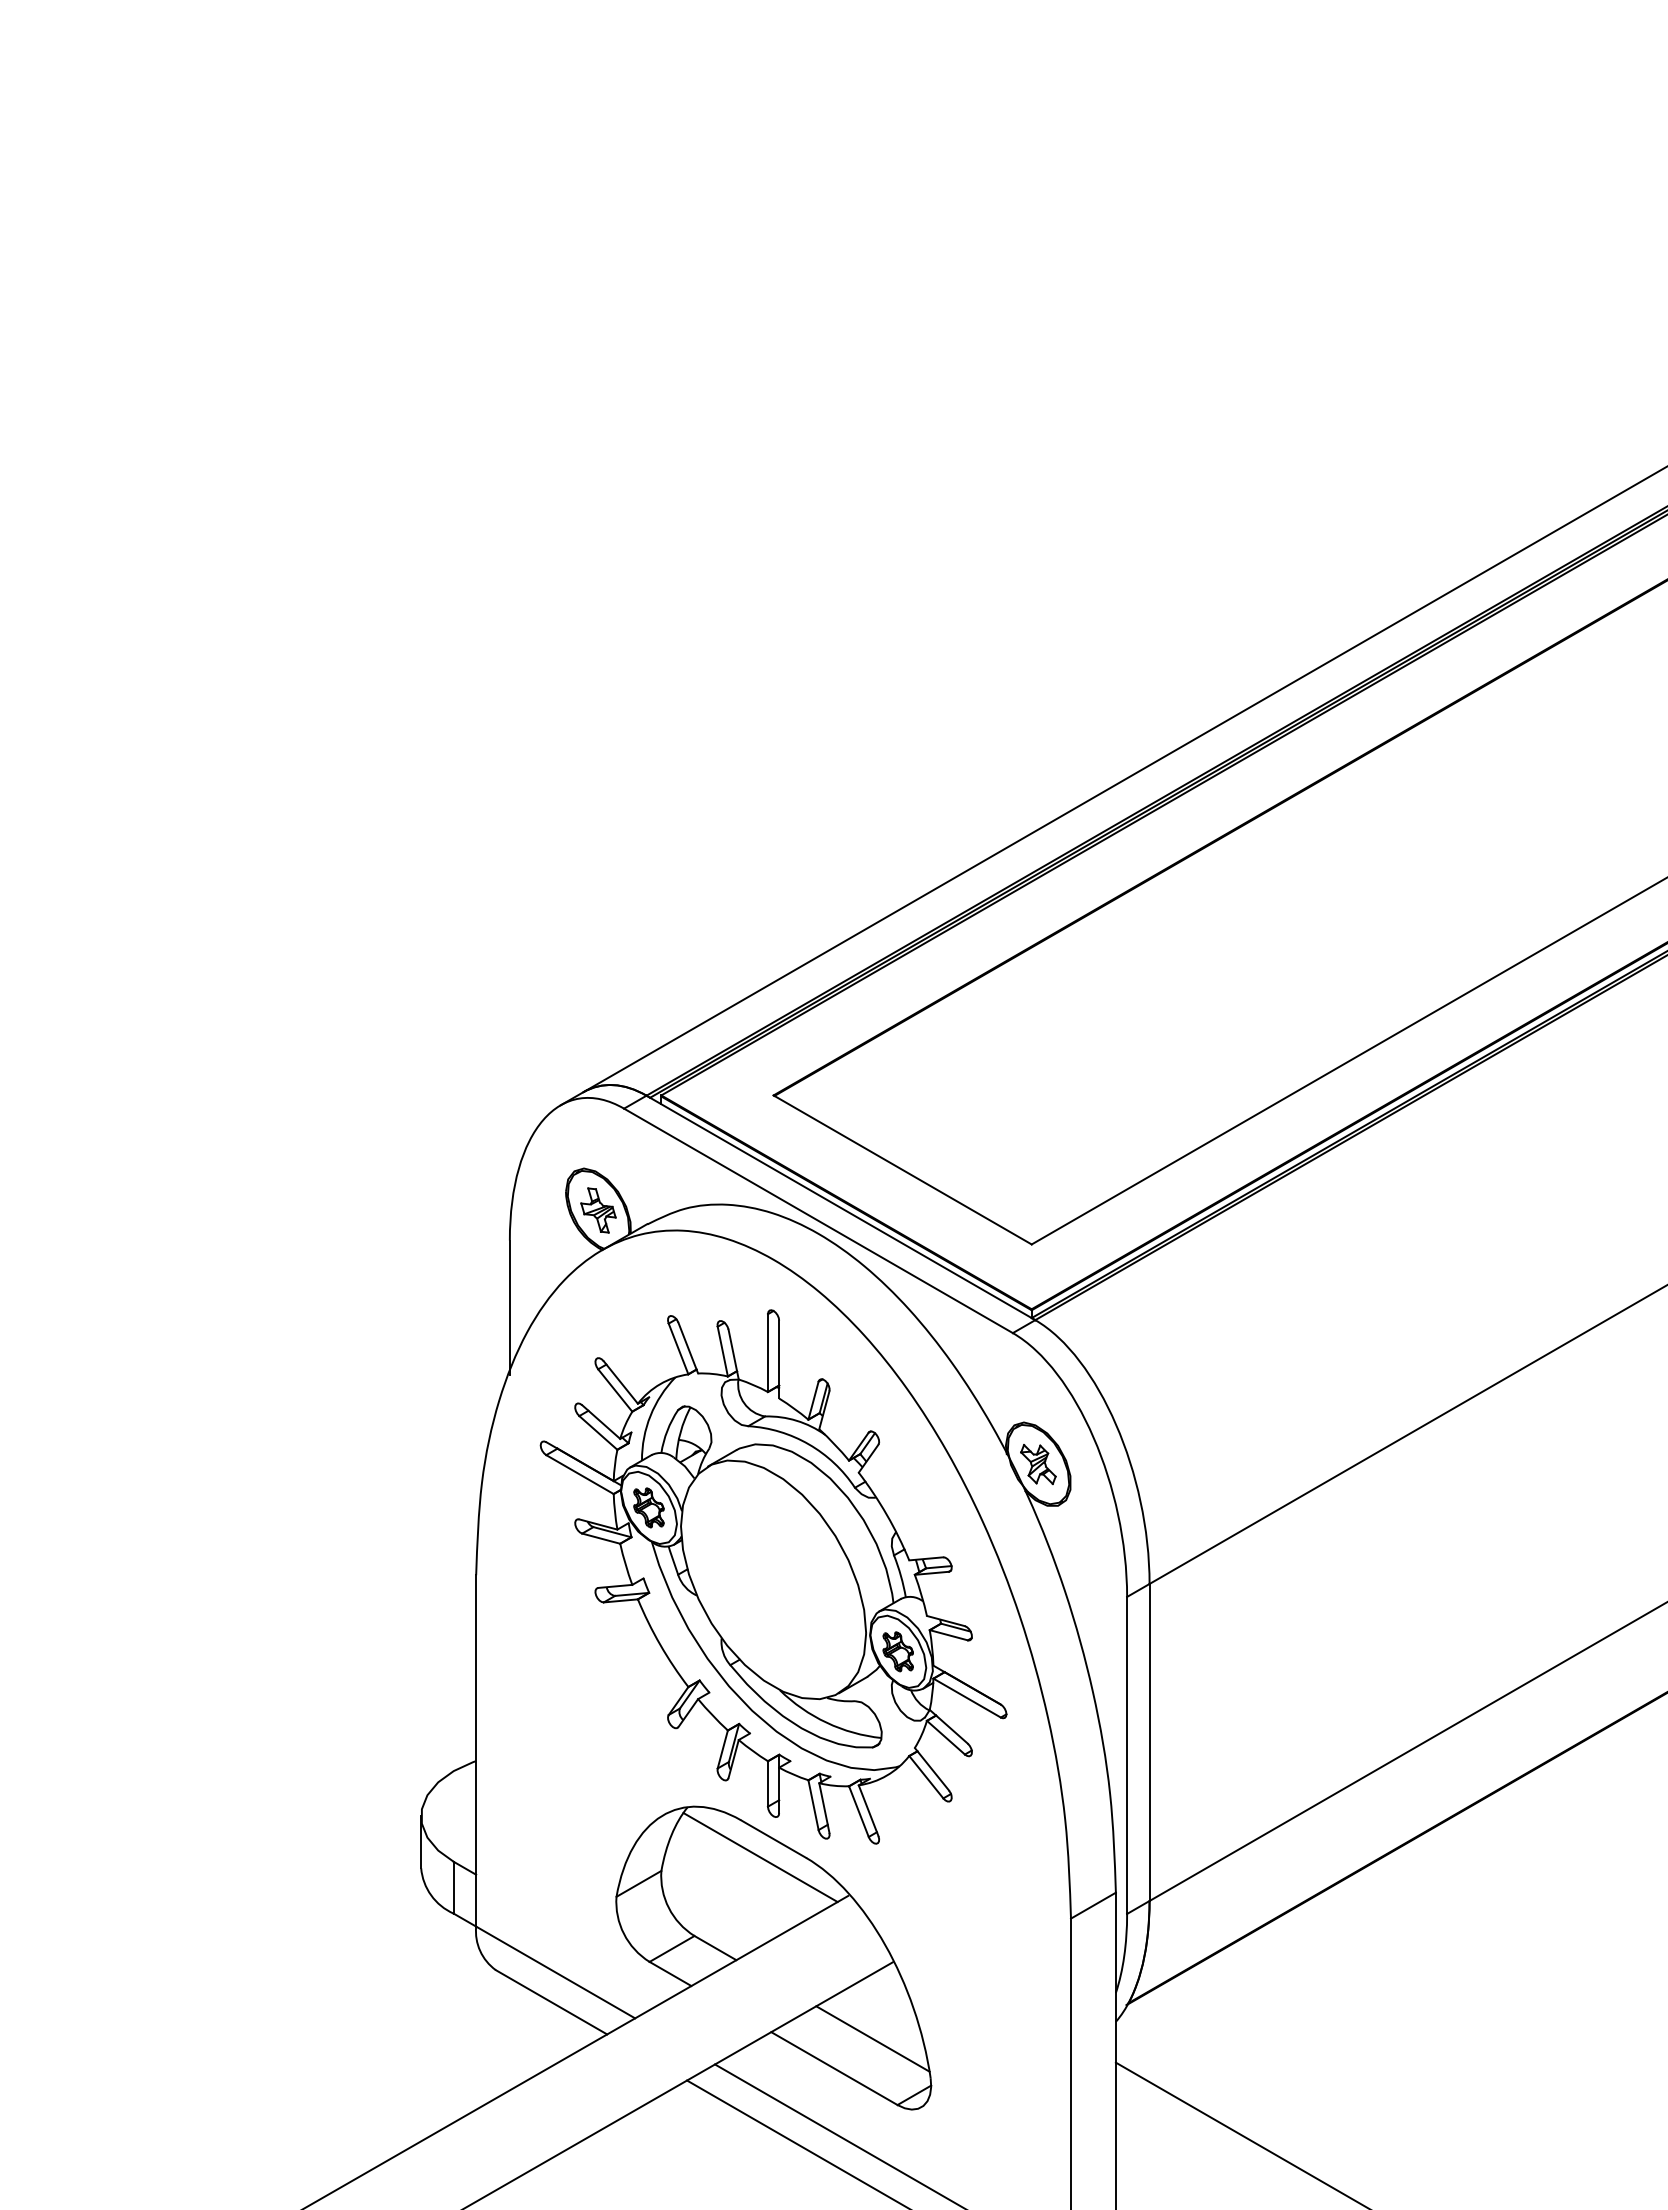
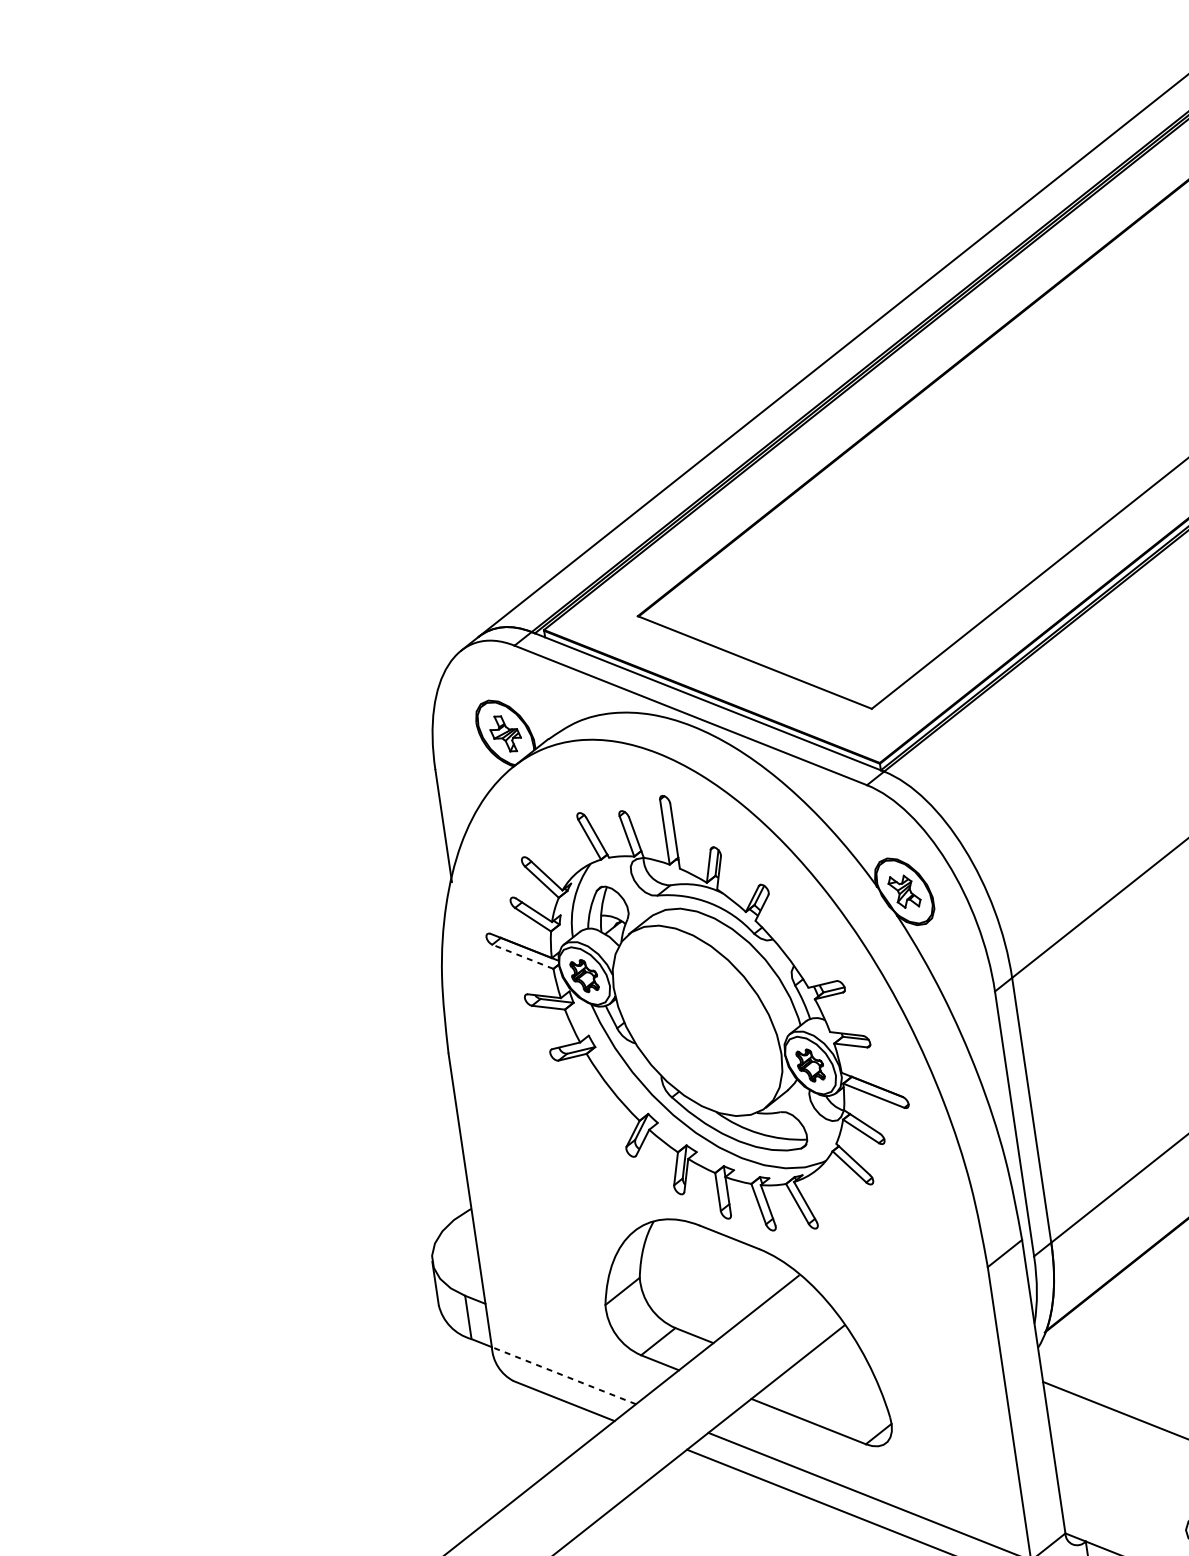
line: (579, 1474) -> (522, 956), solid -> dashed
line: (760, 1857) -> (720, 1254), removed
line: (555, 1972) -> (563, 1375), solid -> dashed
line: (872, 2038) -> (836, 1391), removed

